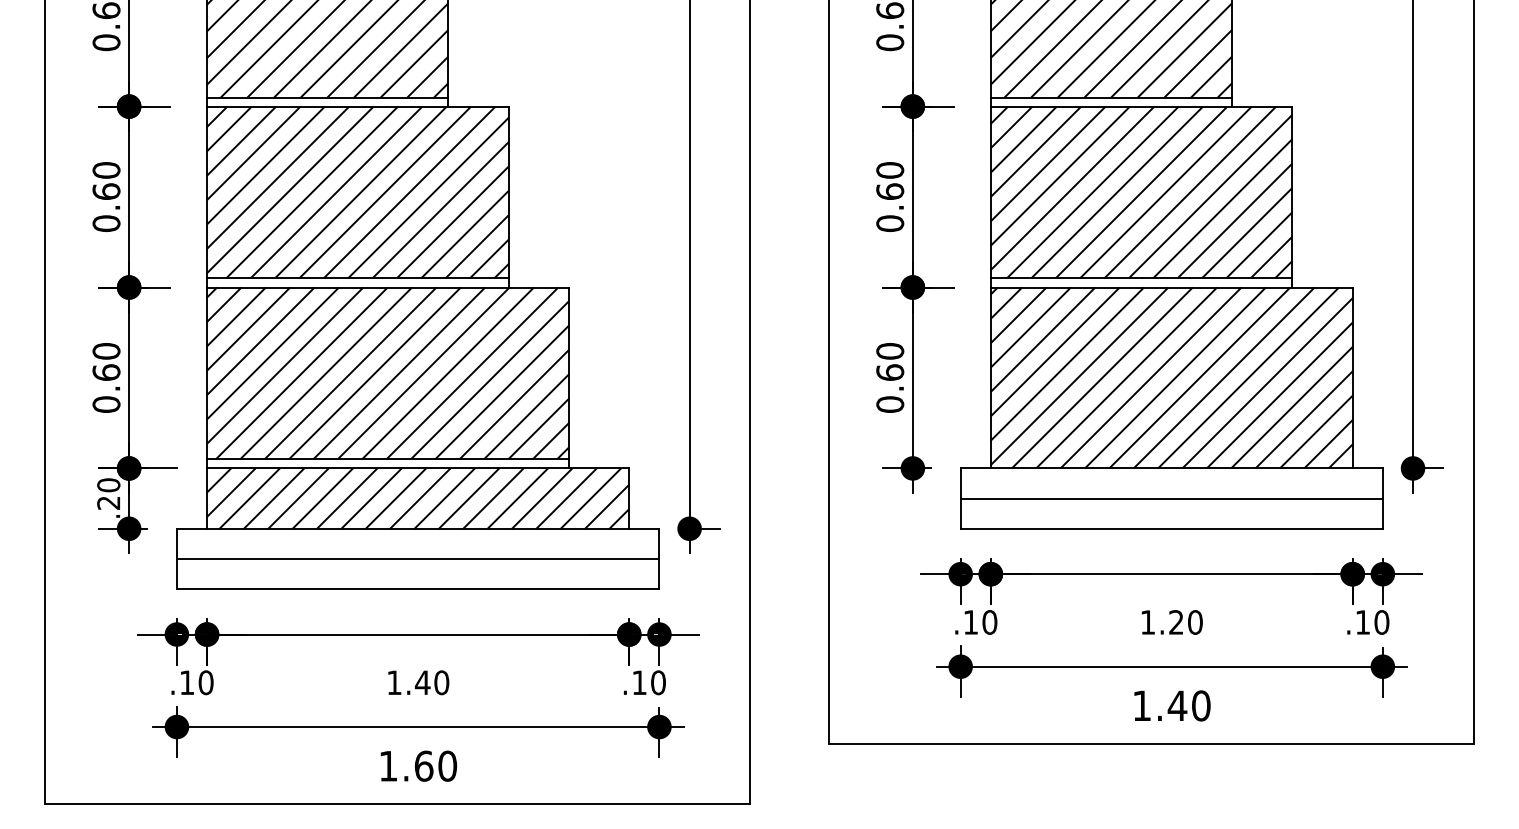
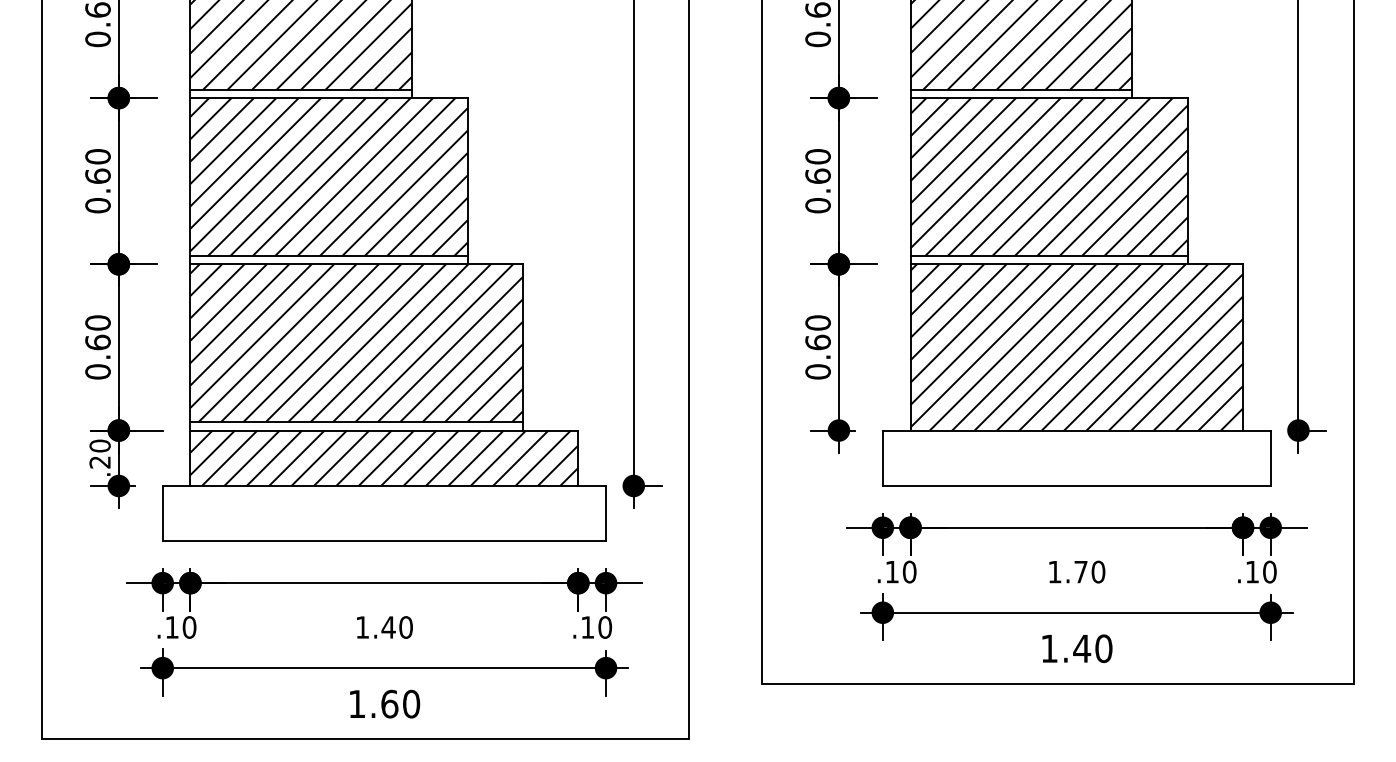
line: (1171, 498) -> (1076, 458), removed
line: (418, 558) -> (384, 513), removed
text: (1175, 621) -> (1080, 571), 1.20 -> 1.70

